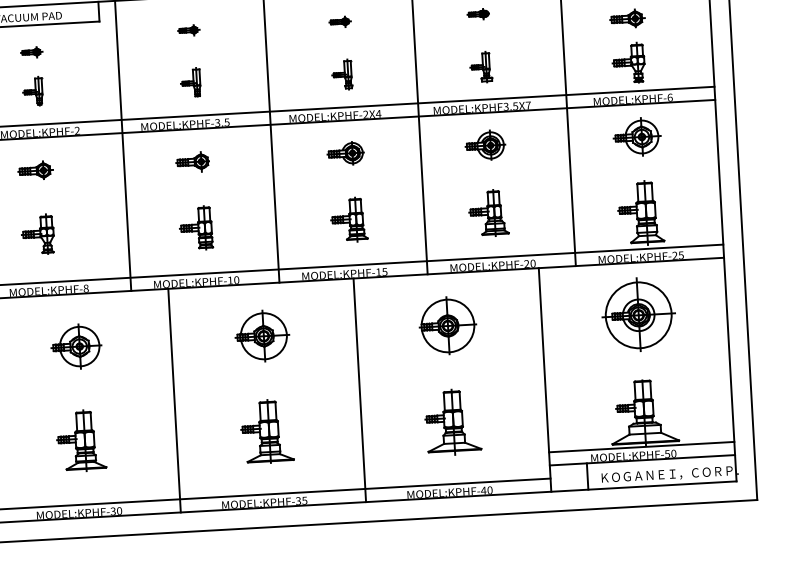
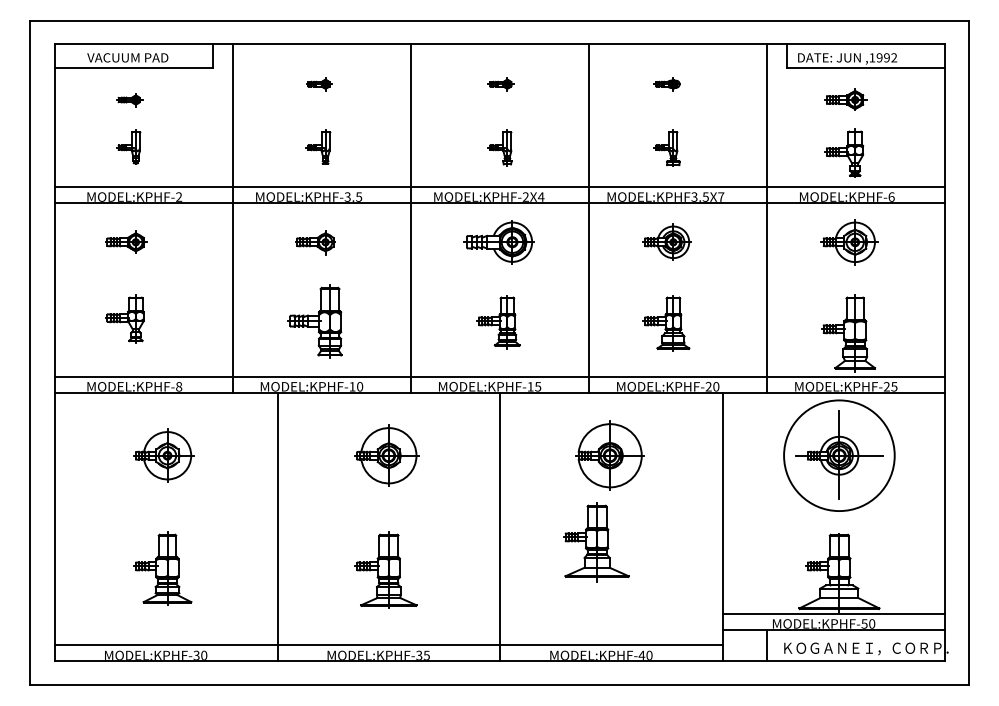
part: (345, 153) -> (498, 242), size x1.6
part: (195, 228) -> (314, 321), size x1.4
circle: (637, 315) -> (838, 455), size x1.4
part: (452, 422) -> (596, 542), moved

